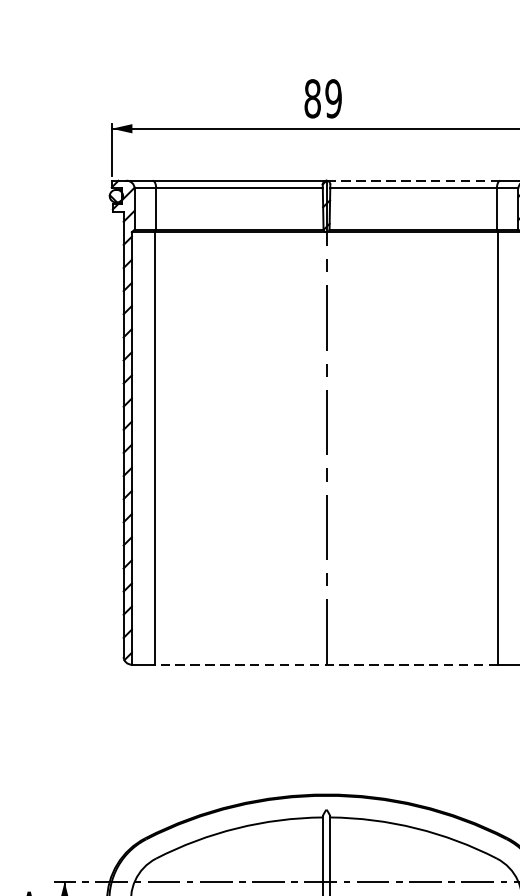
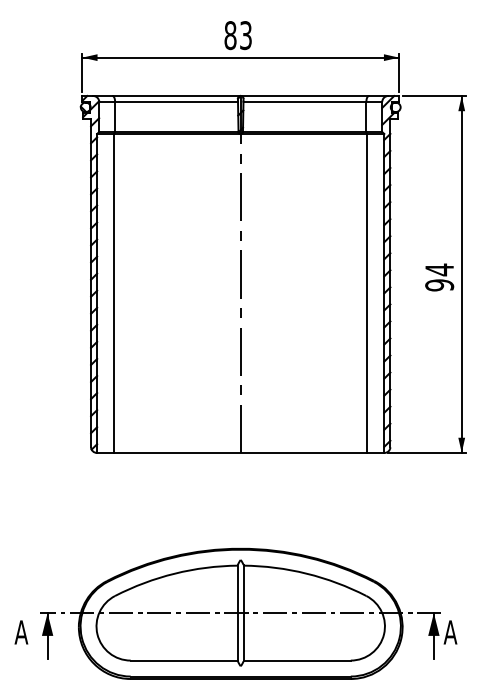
text: (332, 98) -> (245, 35), 89 -> 83
line: (414, 181) -> (305, 96), dashed -> solid
line: (326, 664) -> (240, 452), dashed -> solid

